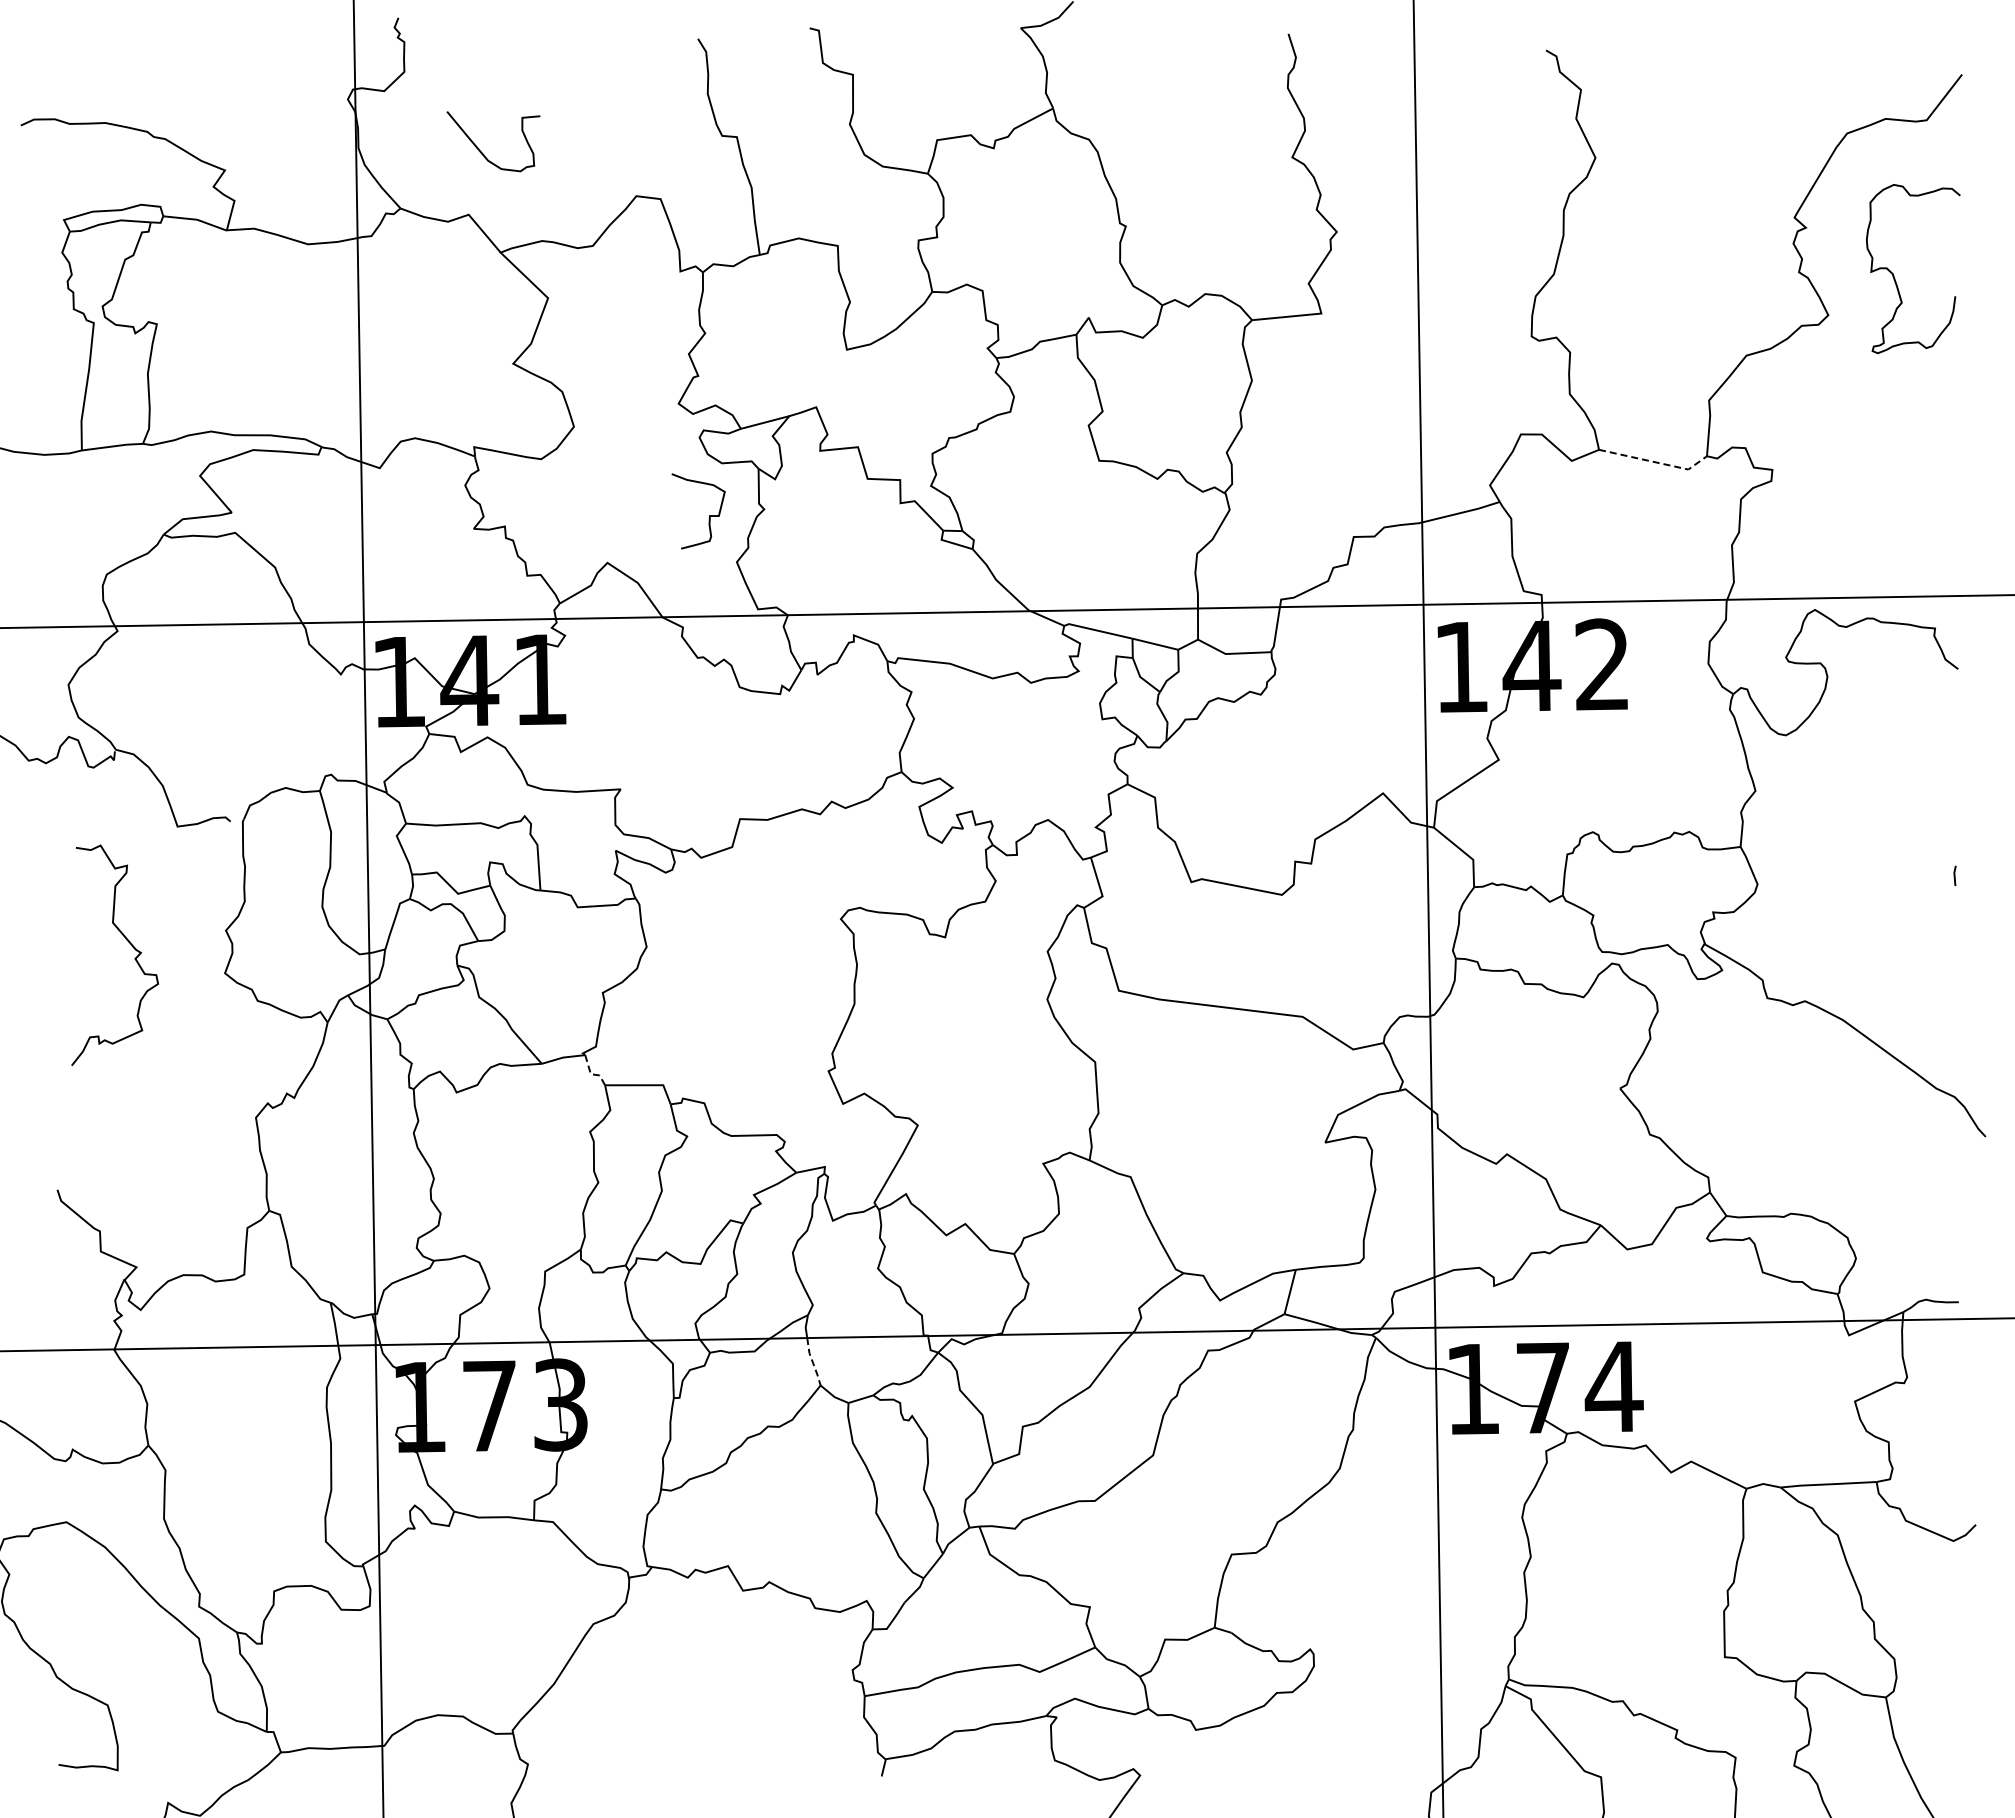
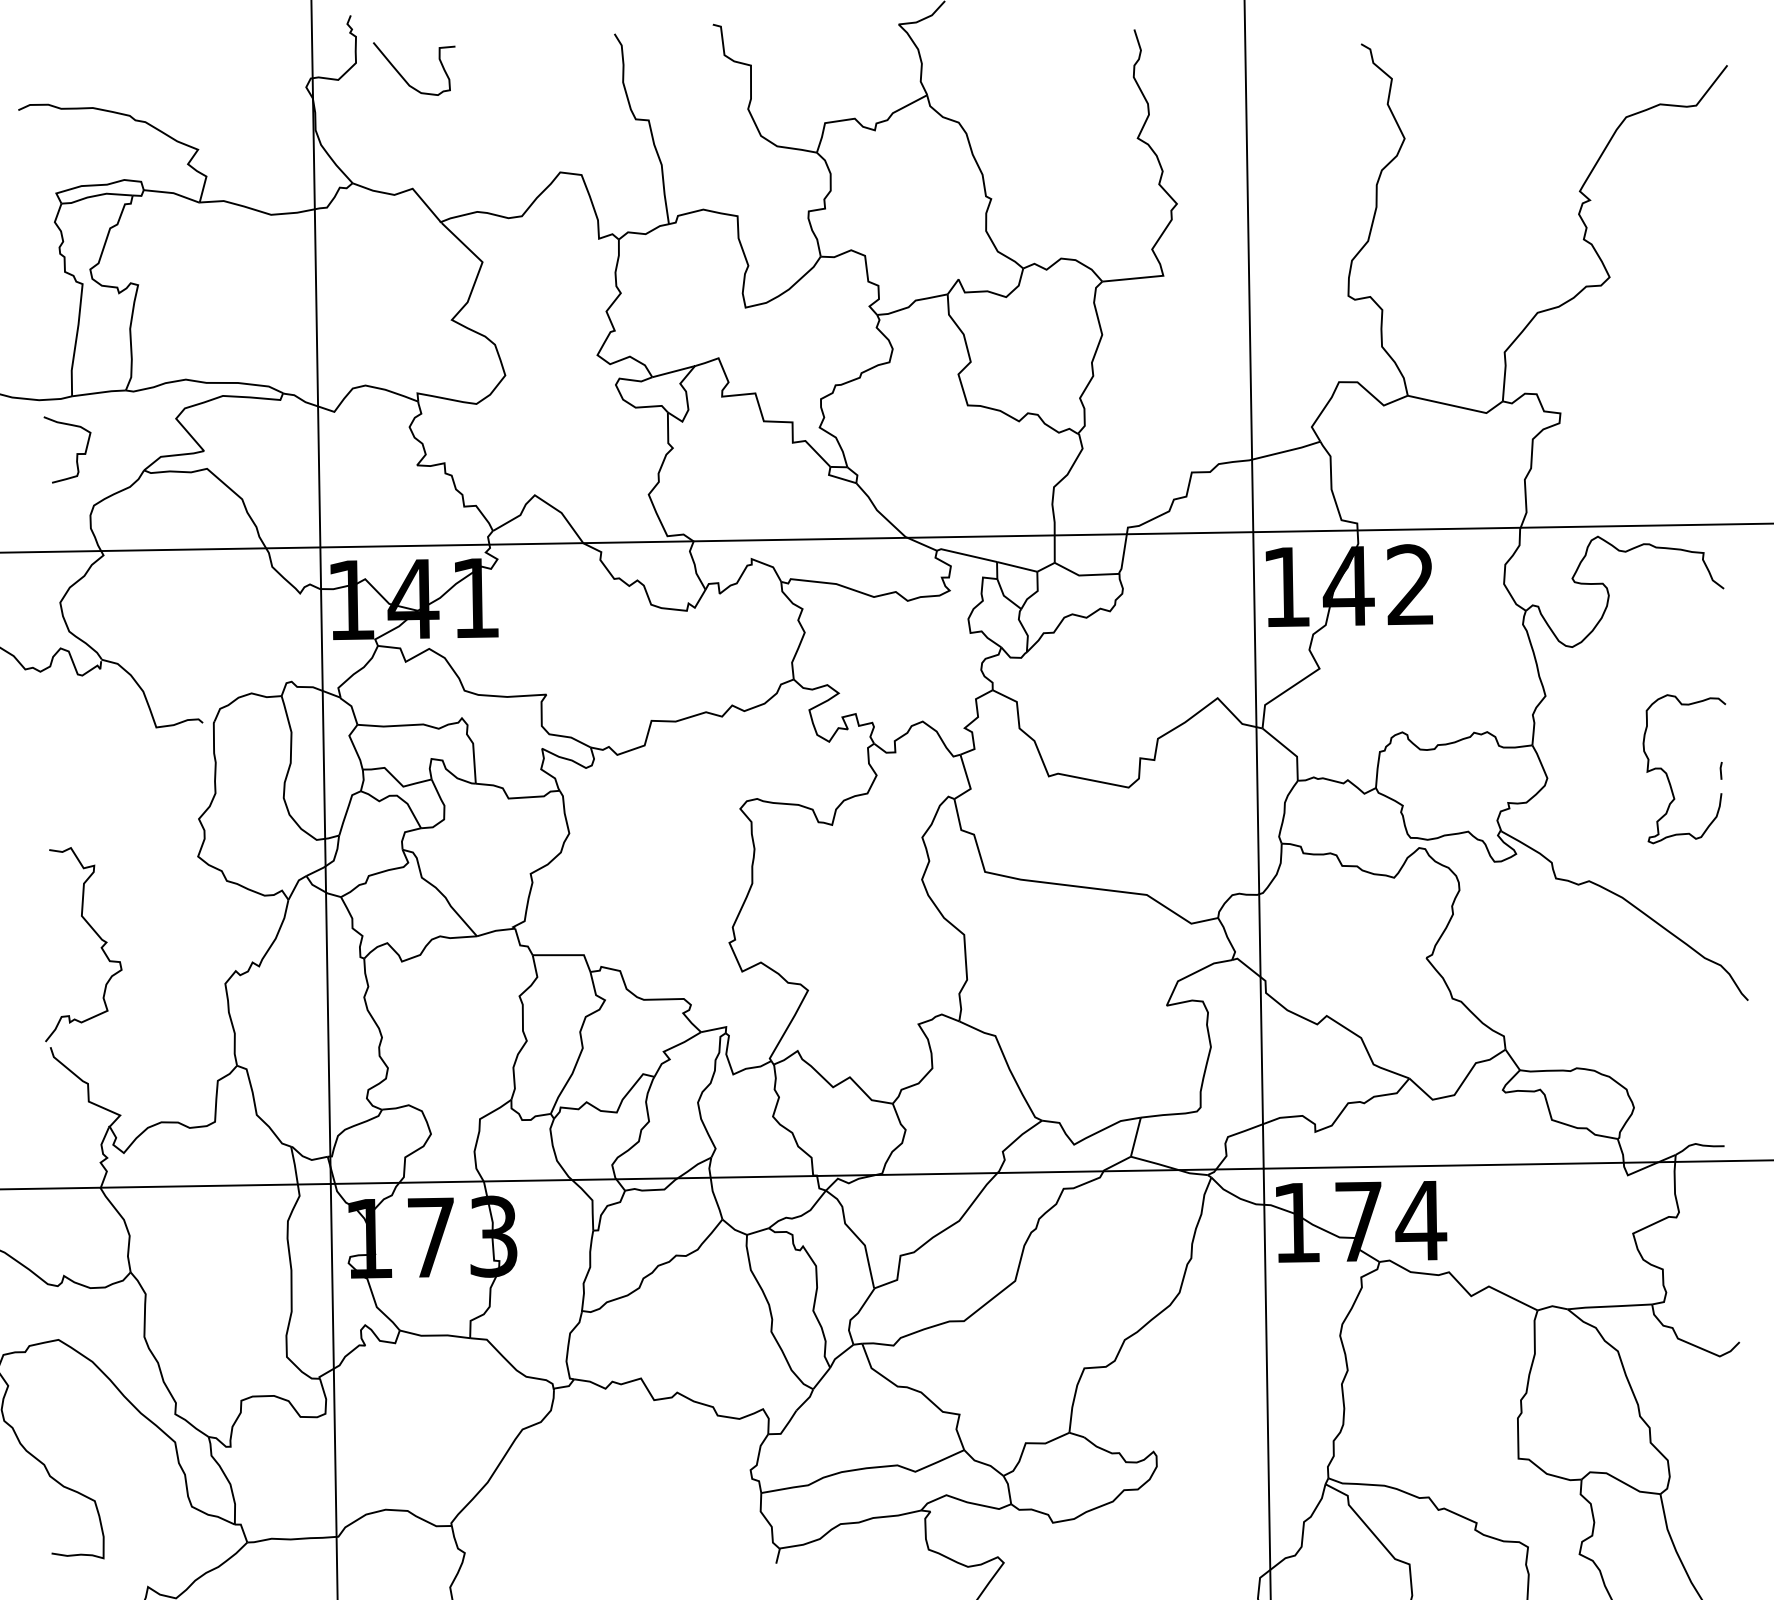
curve: (482, 152) -> (404, 78), moved
curve: (1894, 275) -> (1667, 774), moved
line: (1655, 462) -> (1457, 406), dashed -> solid
curve: (709, 515) -> (77, 453), moved
curve: (127, 941) -> (94, 932), moved
line: (591, 1074) -> (520, 945), dashed -> solid
line: (812, 1362) -> (715, 1199), dashed -> solid

